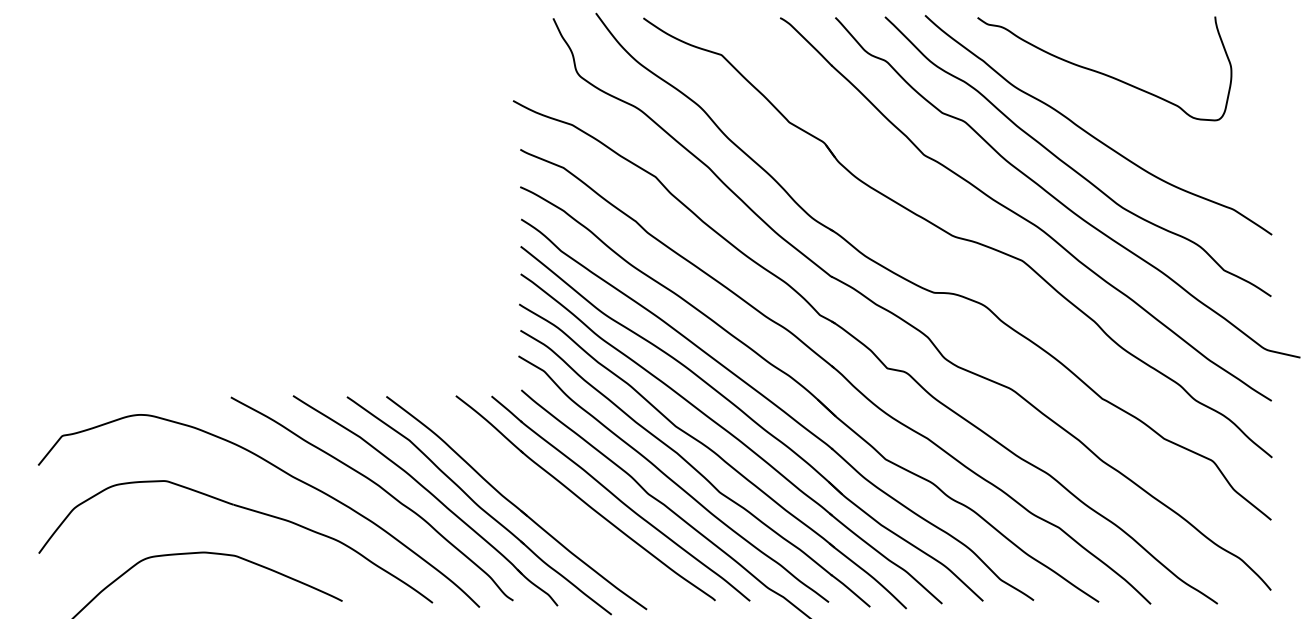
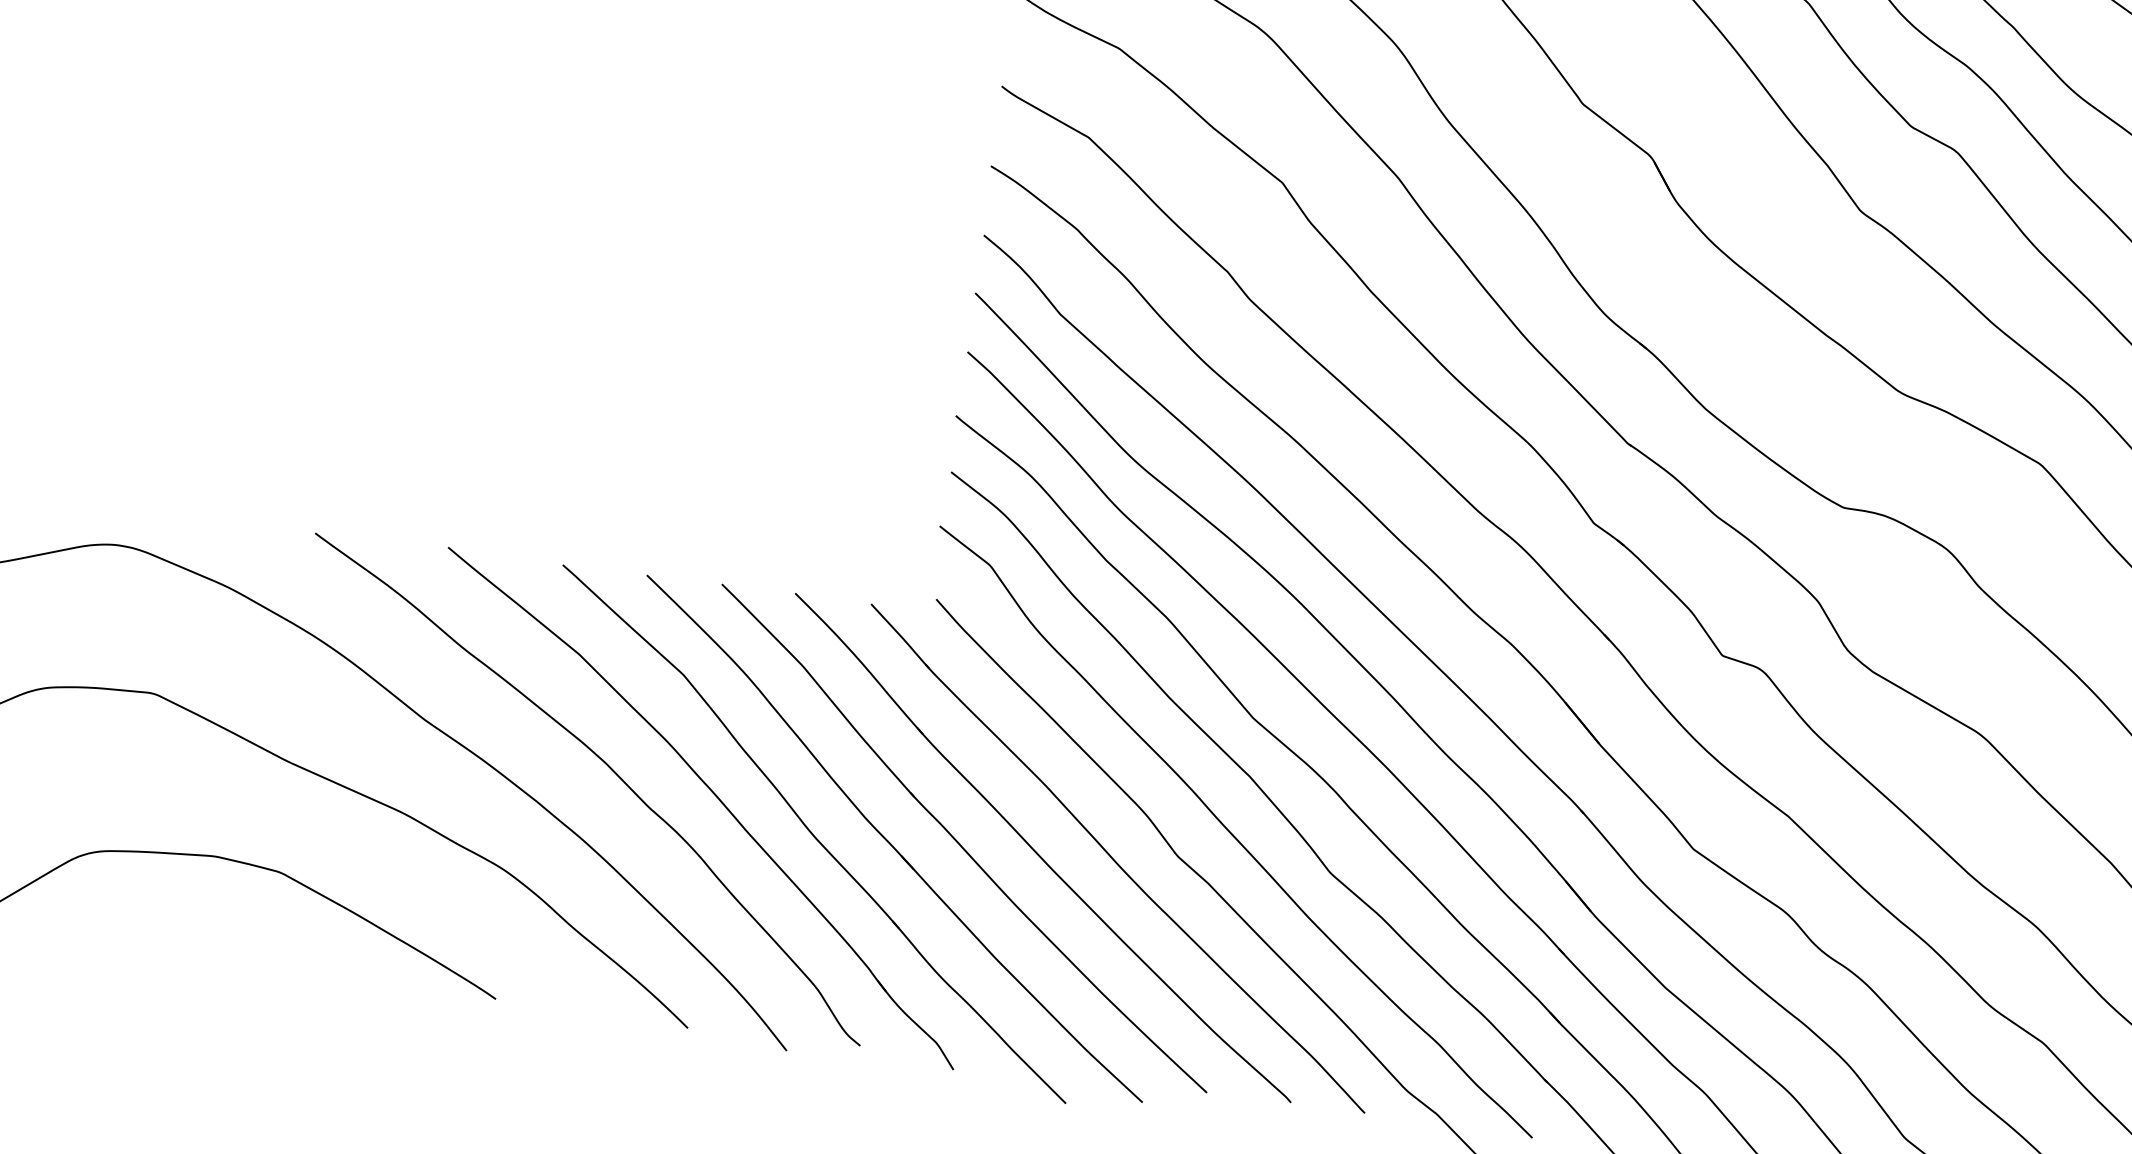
part: (548, 498) -> (963, 837), added

